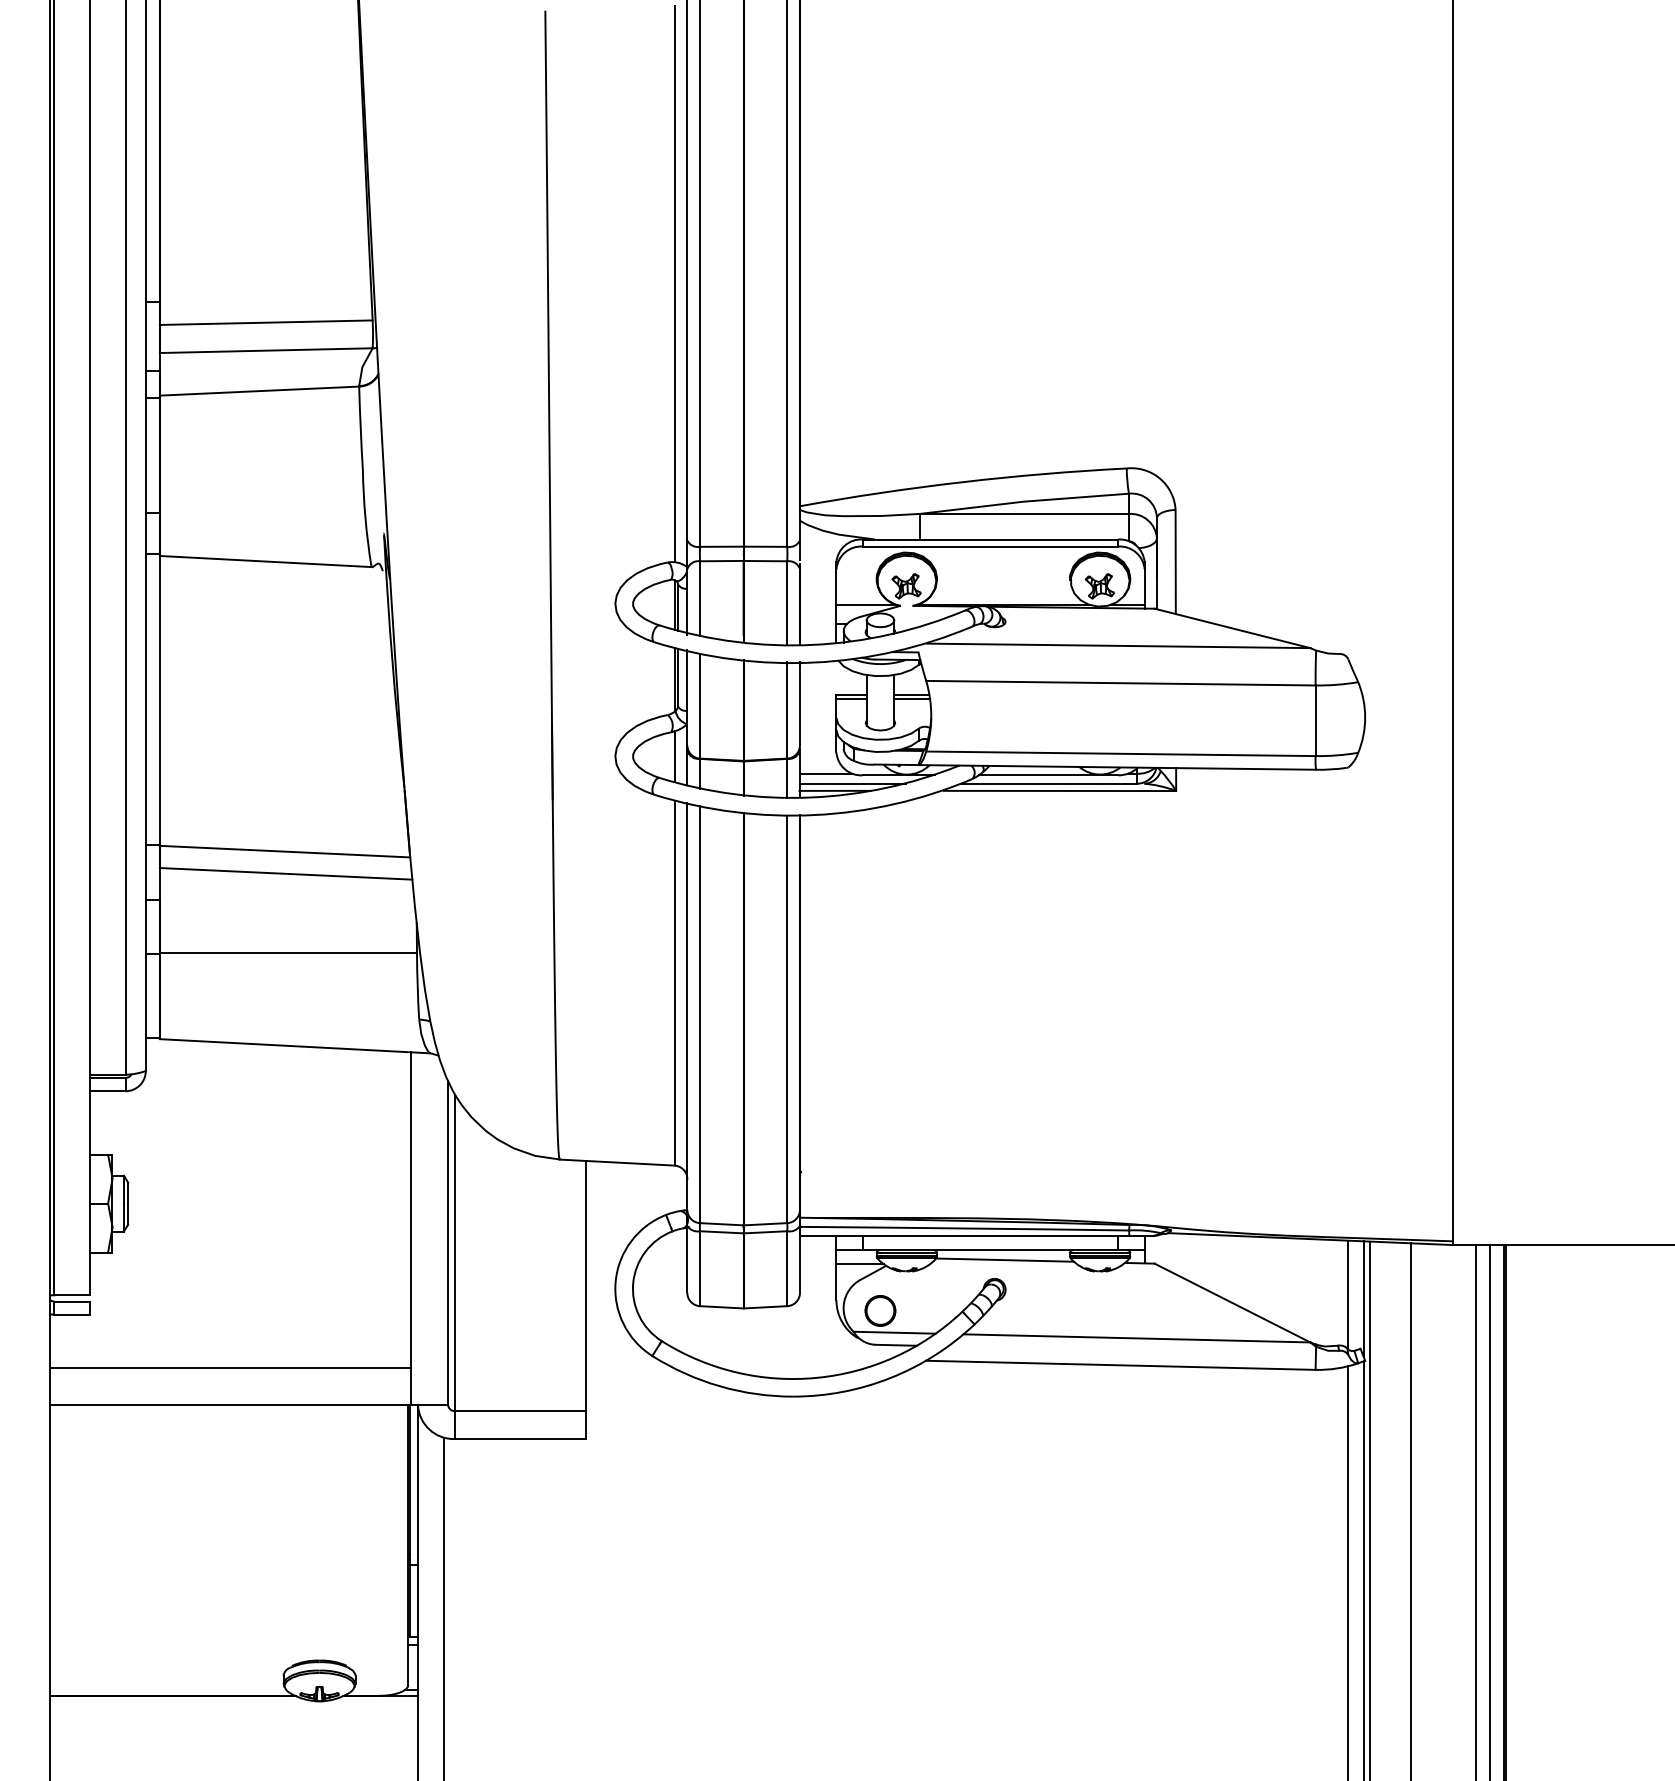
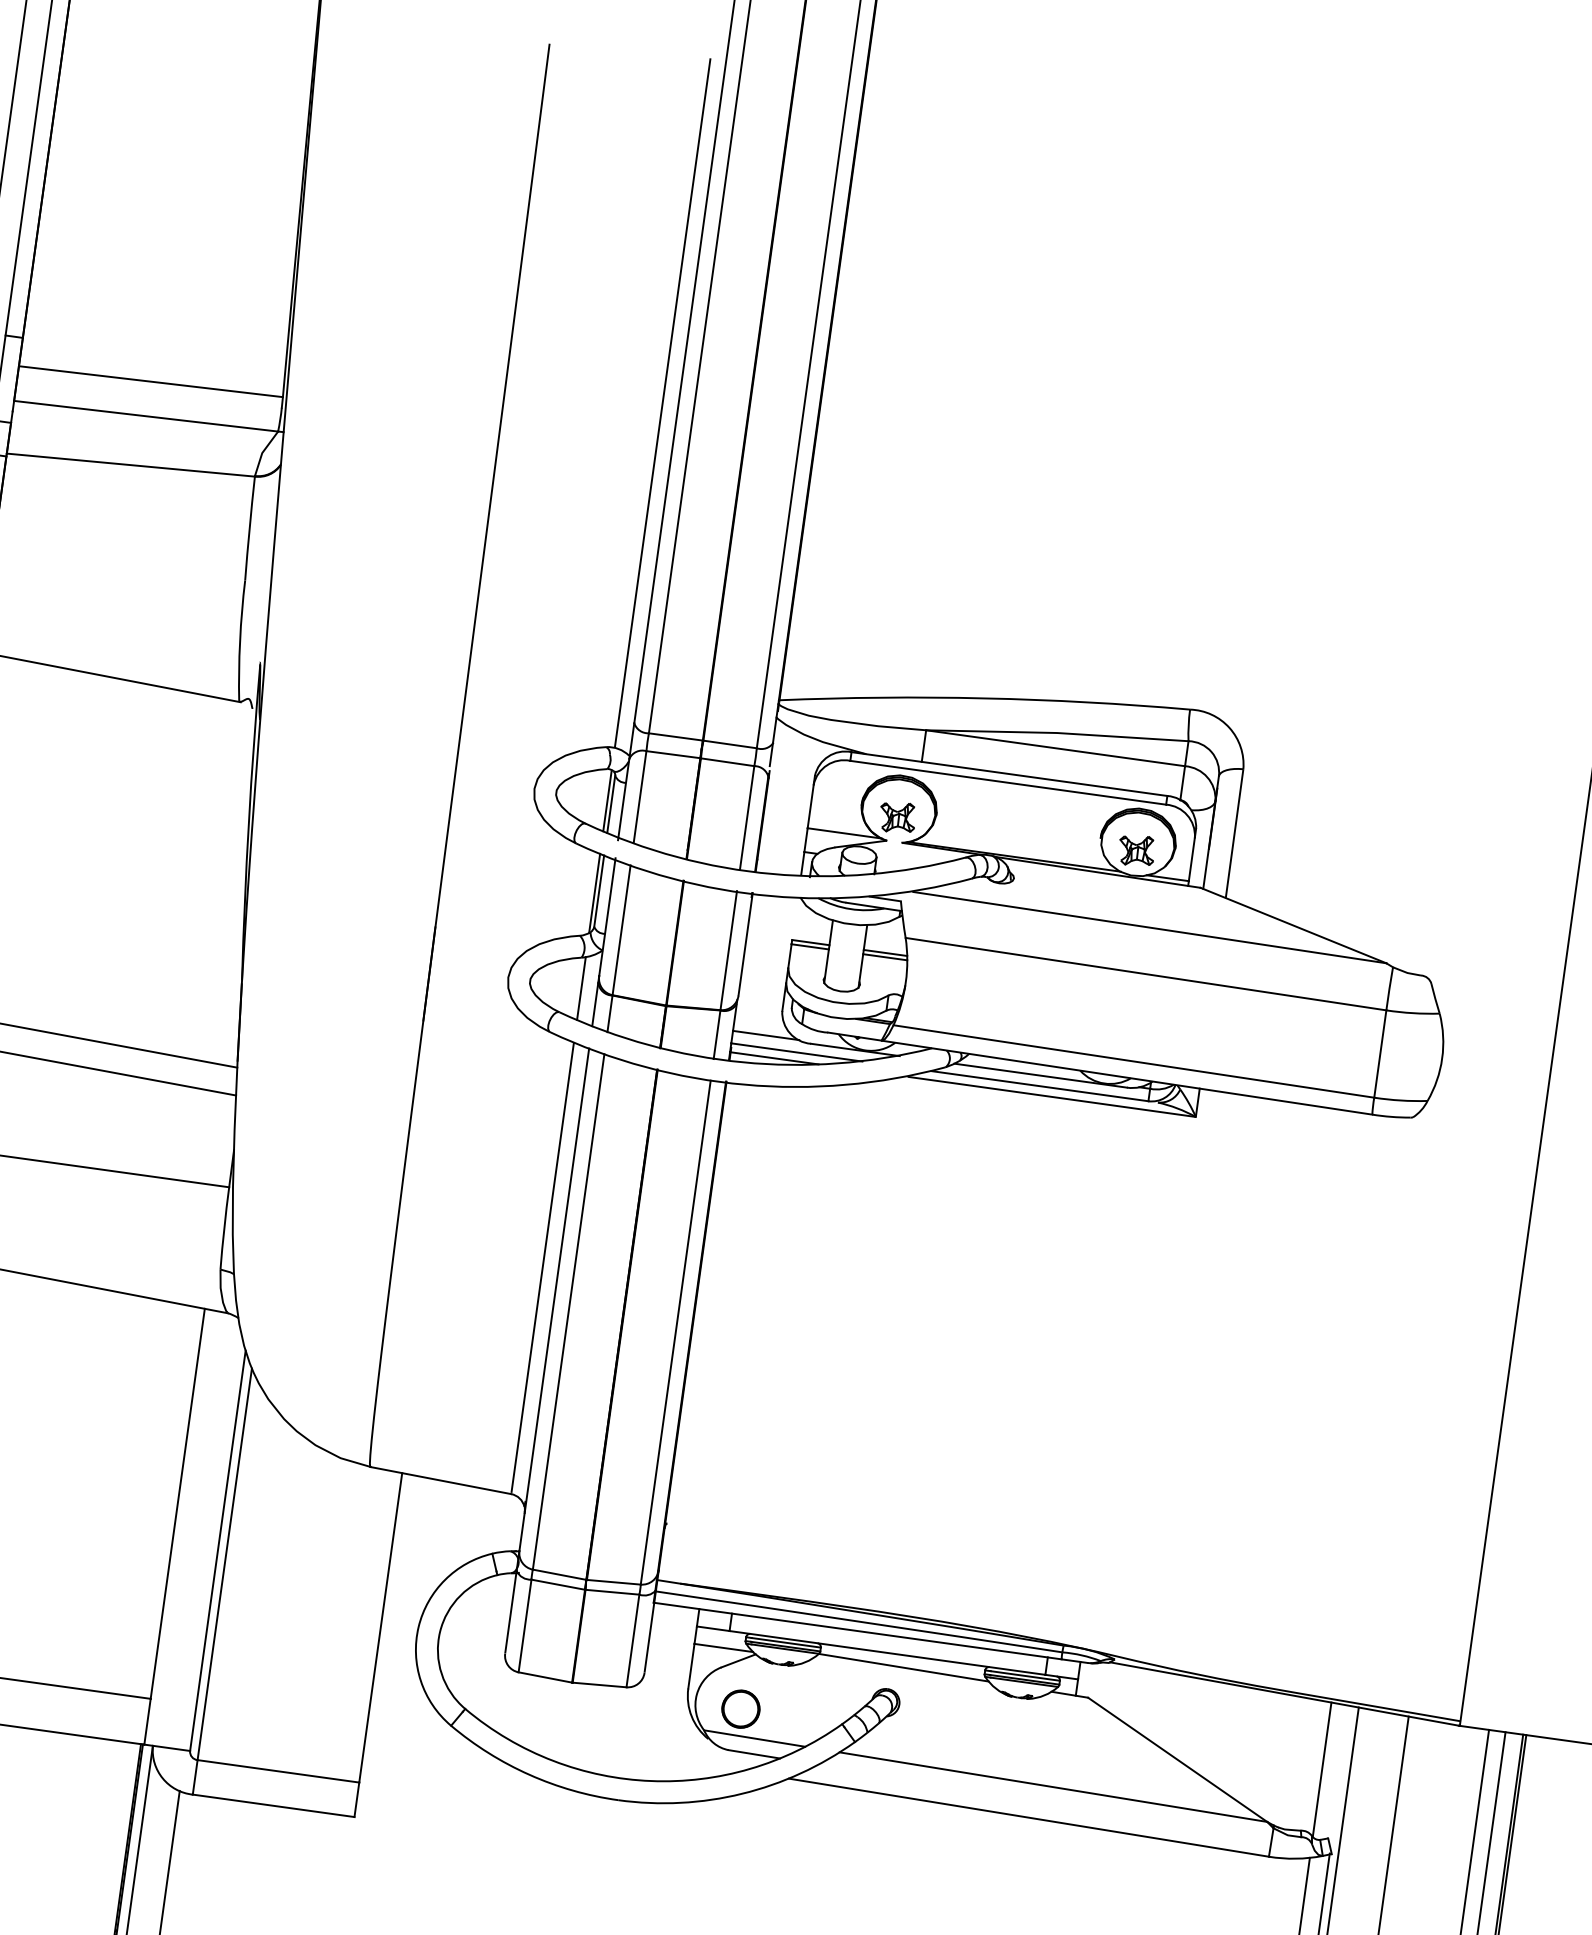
line: (1363, 1298) -> (1340, 1776), removed

